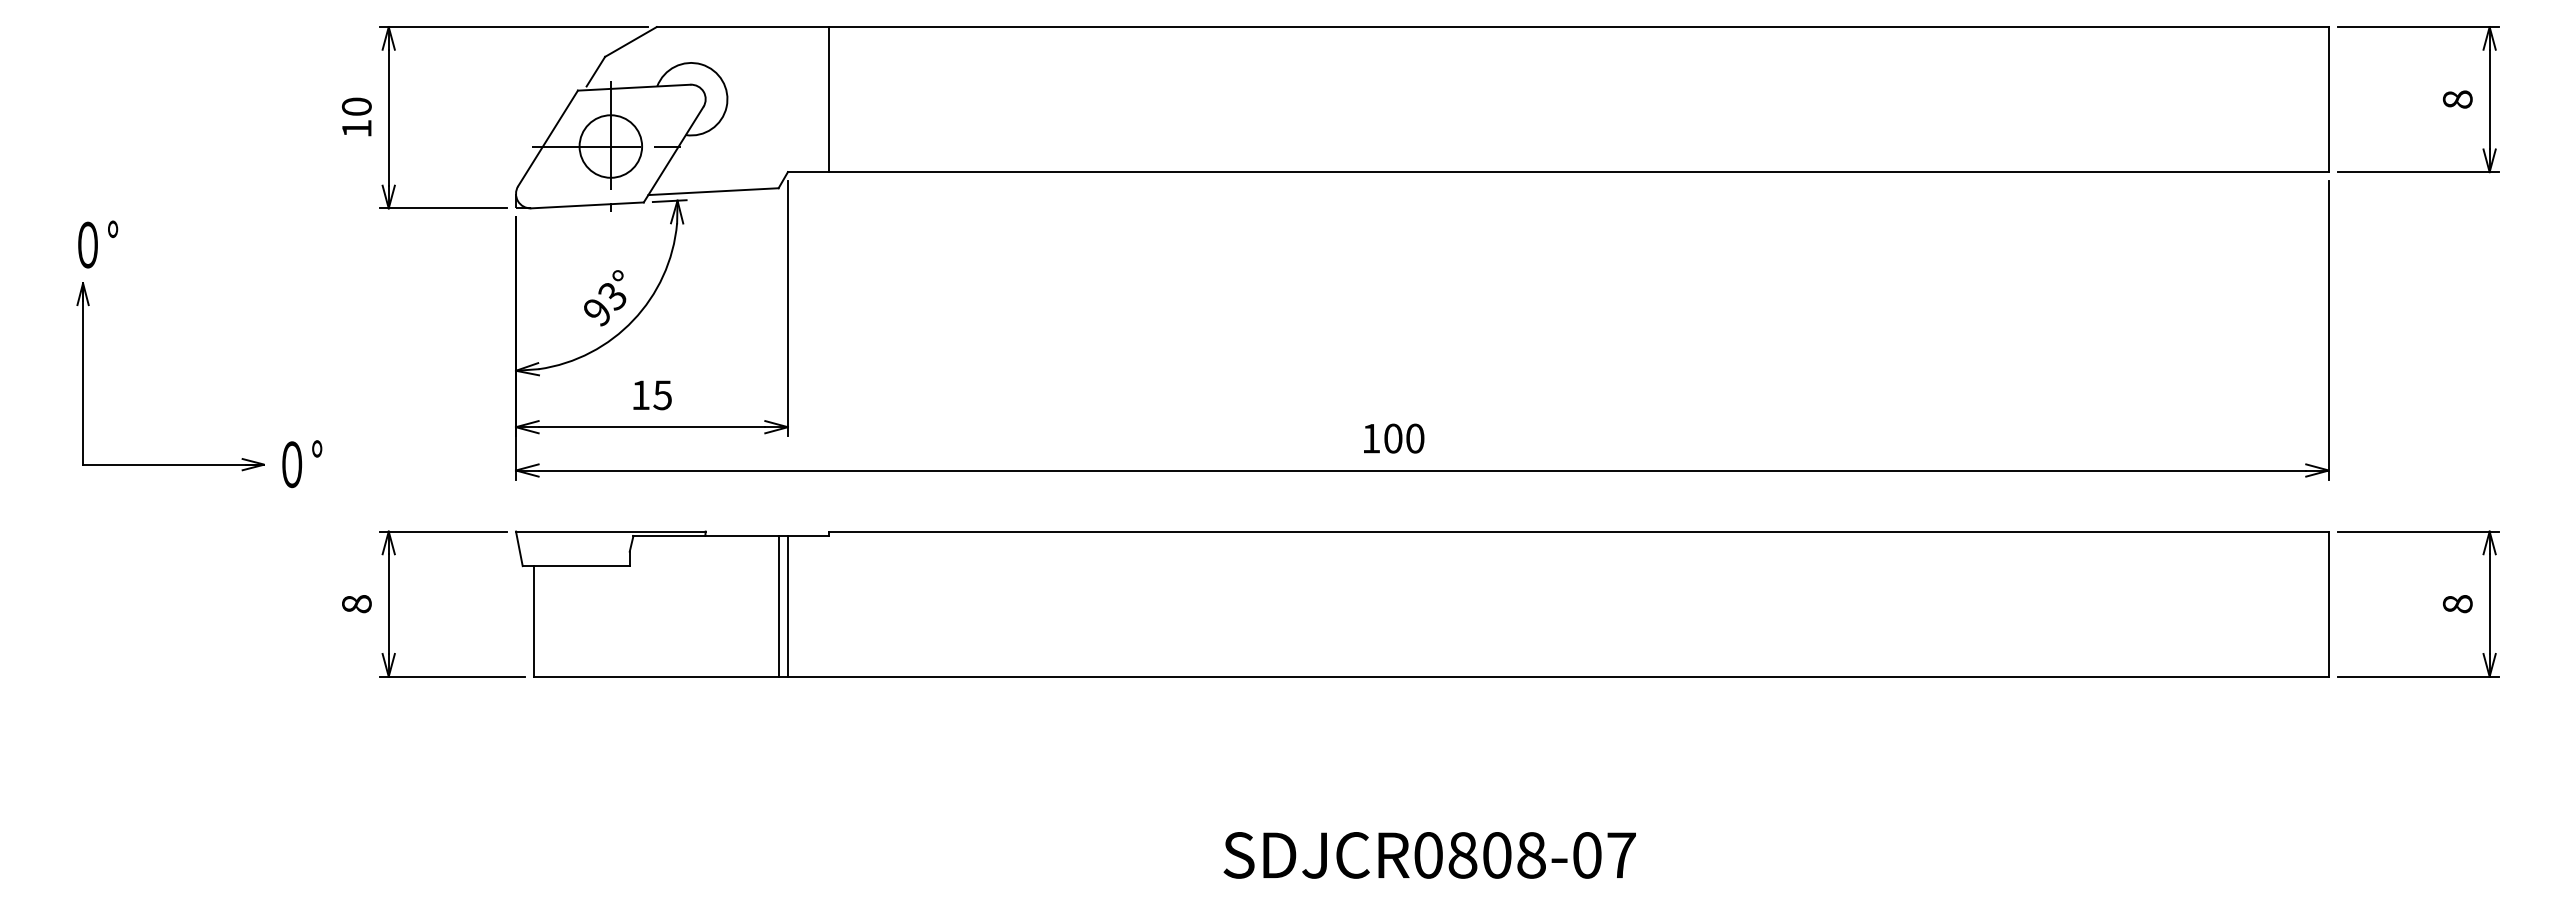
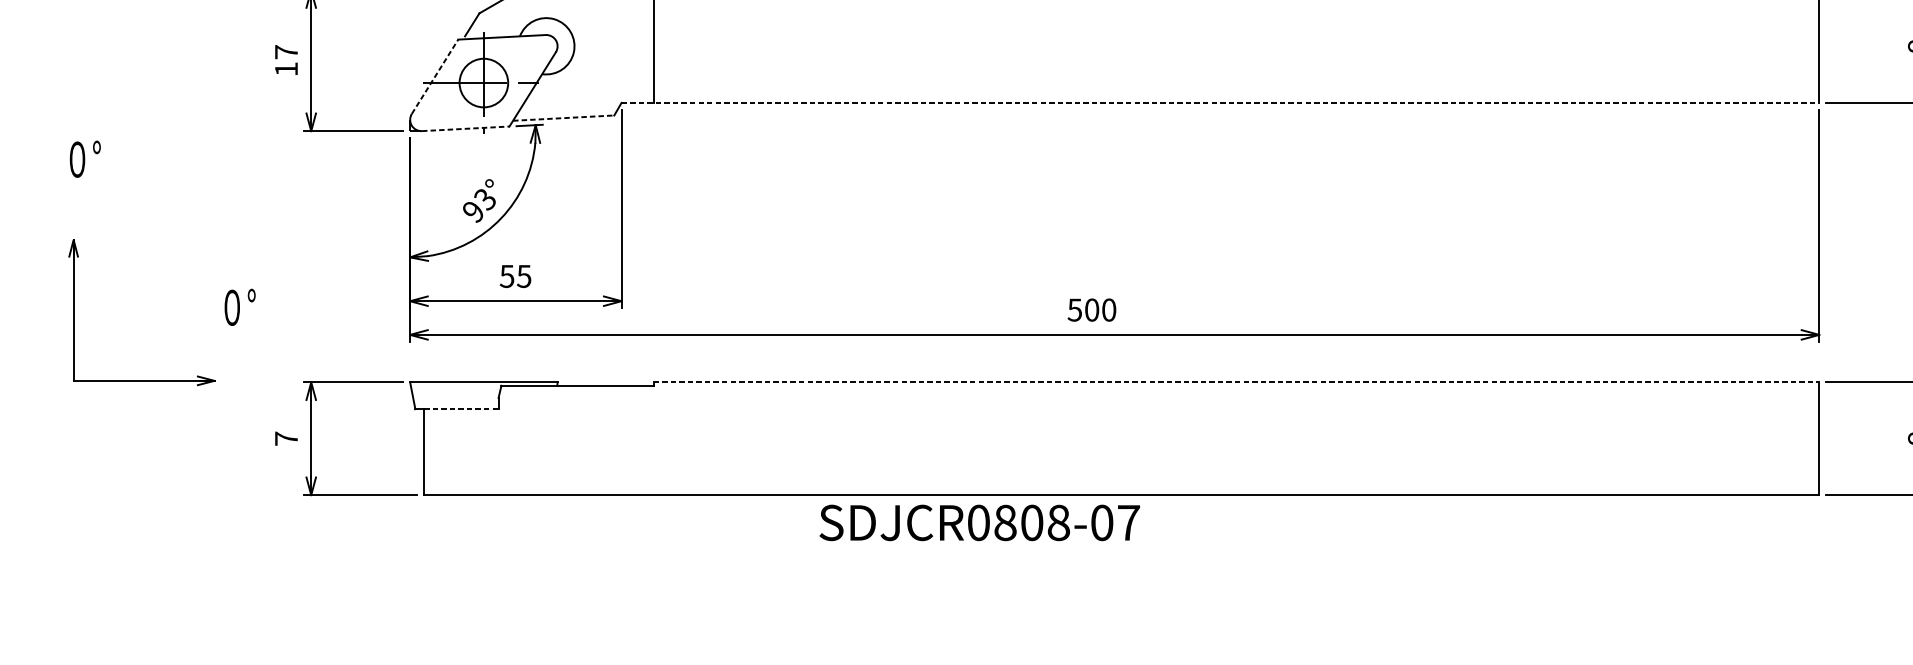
text: (356, 106) -> (286, 51), 10 -> 17
line: (548, 137) -> (435, 76), solid -> dashed
line: (1558, 172) -> (1220, 103), solid -> dashed
line: (714, 191) -> (564, 118), solid -> dashed
line: (588, 205) -> (466, 128), solid -> dashed
part: (83, 376) -> (73, 312), moved
text: (640, 395) -> (506, 276), 15 -> 55
text: (1370, 438) -> (1074, 310), 100 -> 500
text: (302, 464) -> (240, 307), moved
line: (1579, 531) -> (1236, 382), solid -> dashed
line: (581, 566) -> (461, 409), solid -> dashed
text: (356, 604) -> (286, 439), 8 -> 7
line: (778, 605) -> (614, 439), removed
line: (787, 605) -> (621, 439), removed
text: (1429, 855) -> (979, 522), moved

